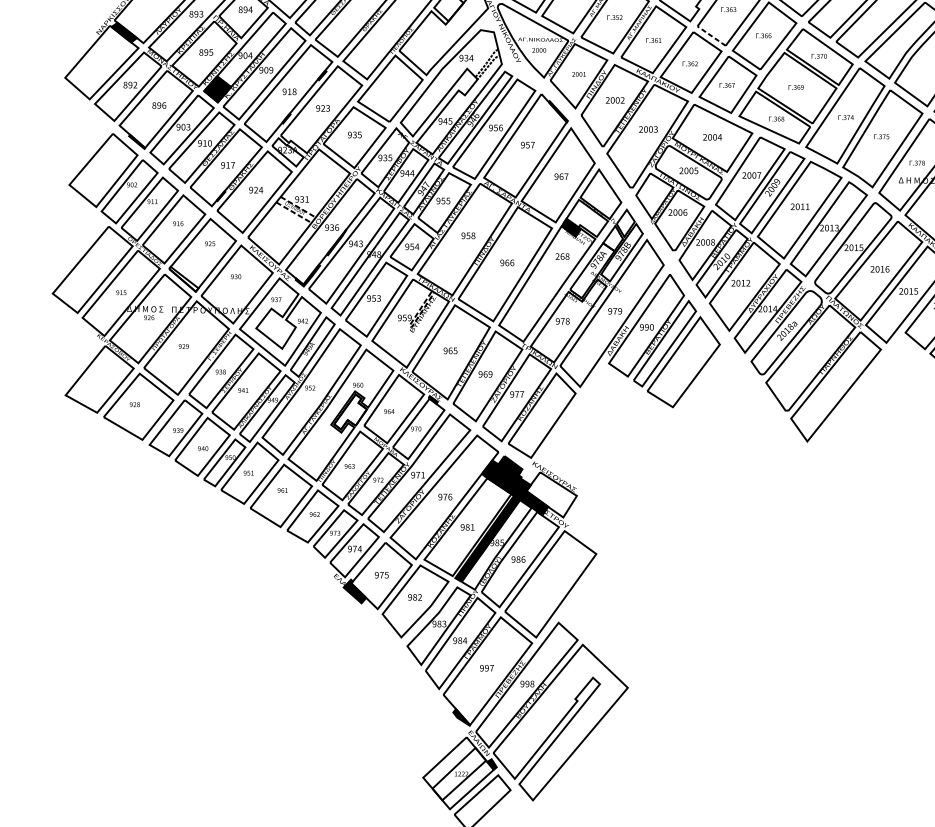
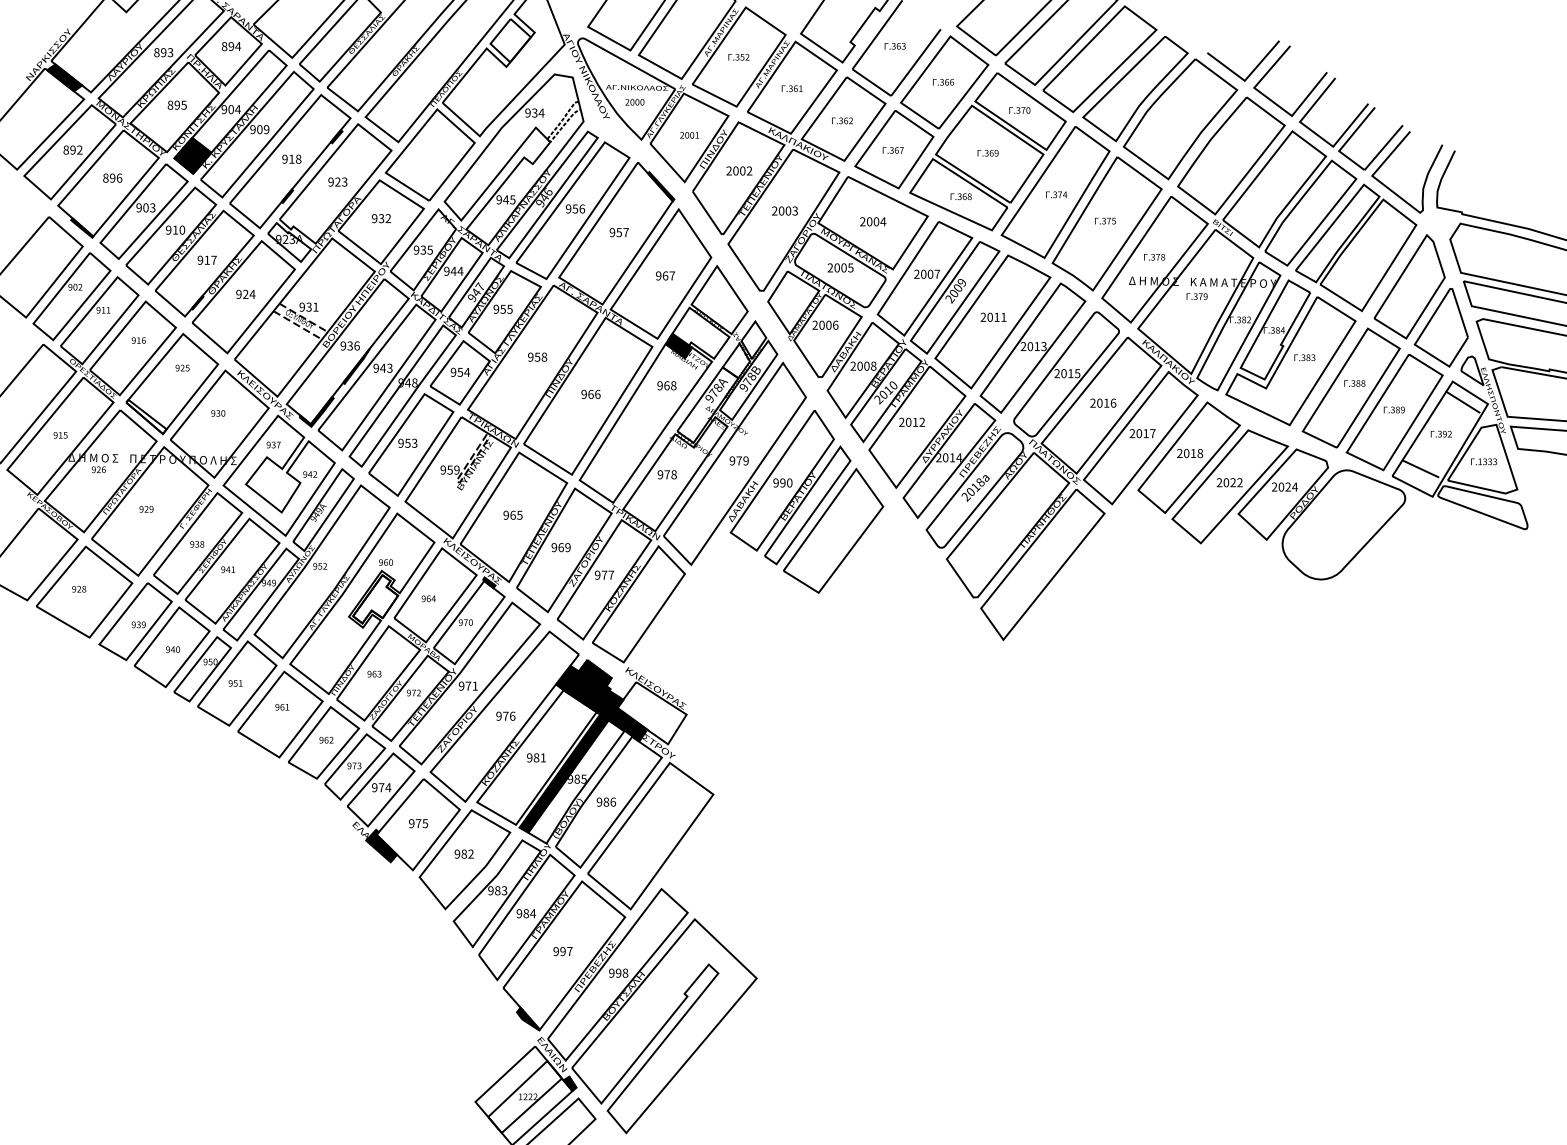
line: (711, 35) -> (871, 82), dashed -> solid
text: (359, 134) -> (388, 218), 935 -> 932
text: (557, 256) -> (659, 385), 268 -> 968
text: (915, 291) -> (1152, 433), 2015 -> 2017

